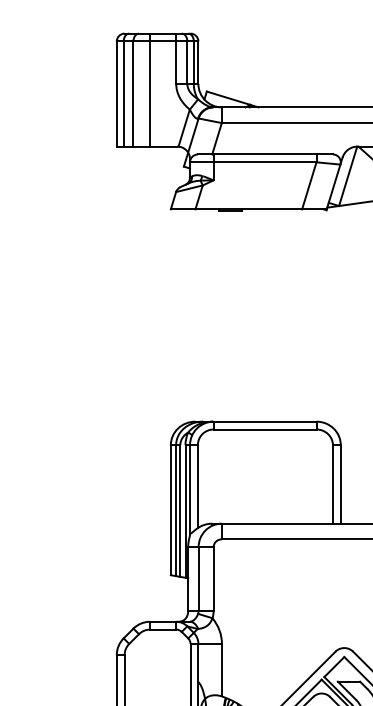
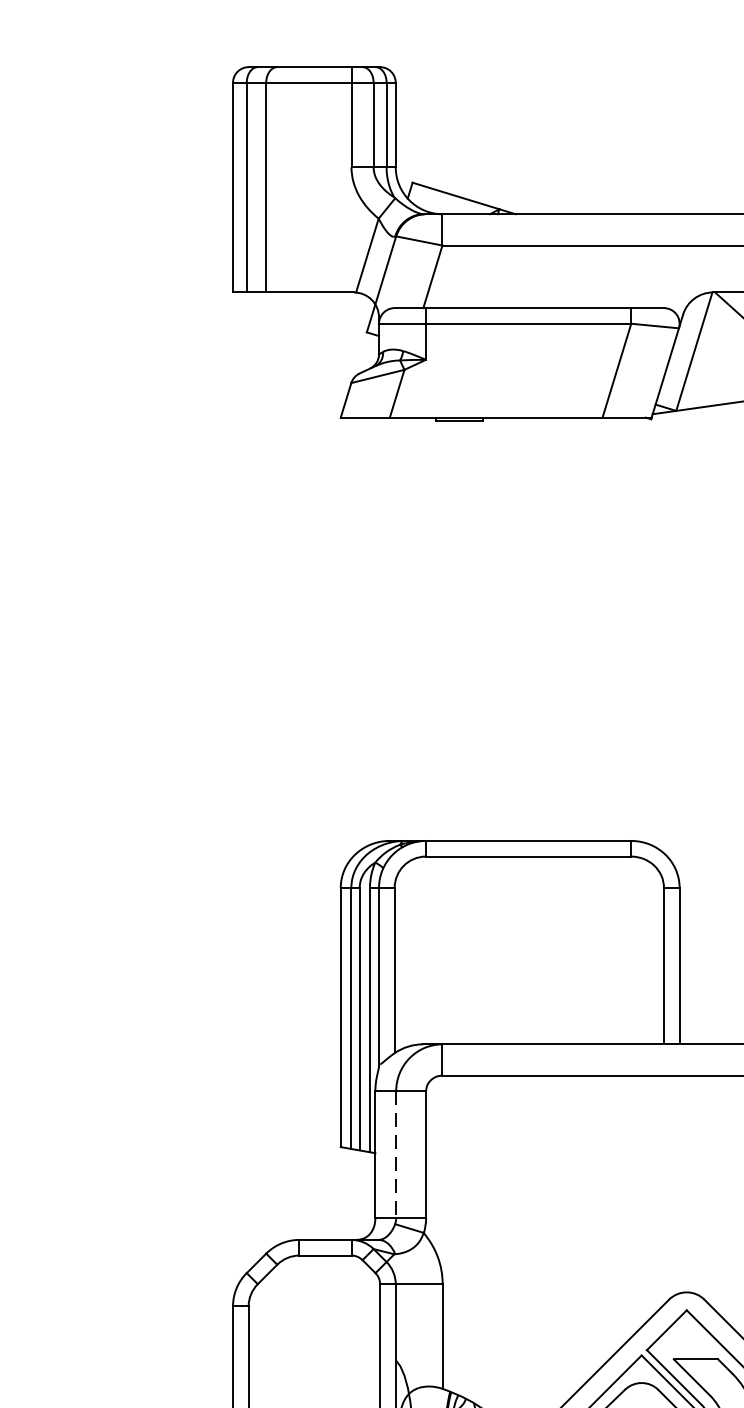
line: (150, 89) -> (300, 178), removed
line: (198, 578) -> (395, 1153), solid -> dashed

